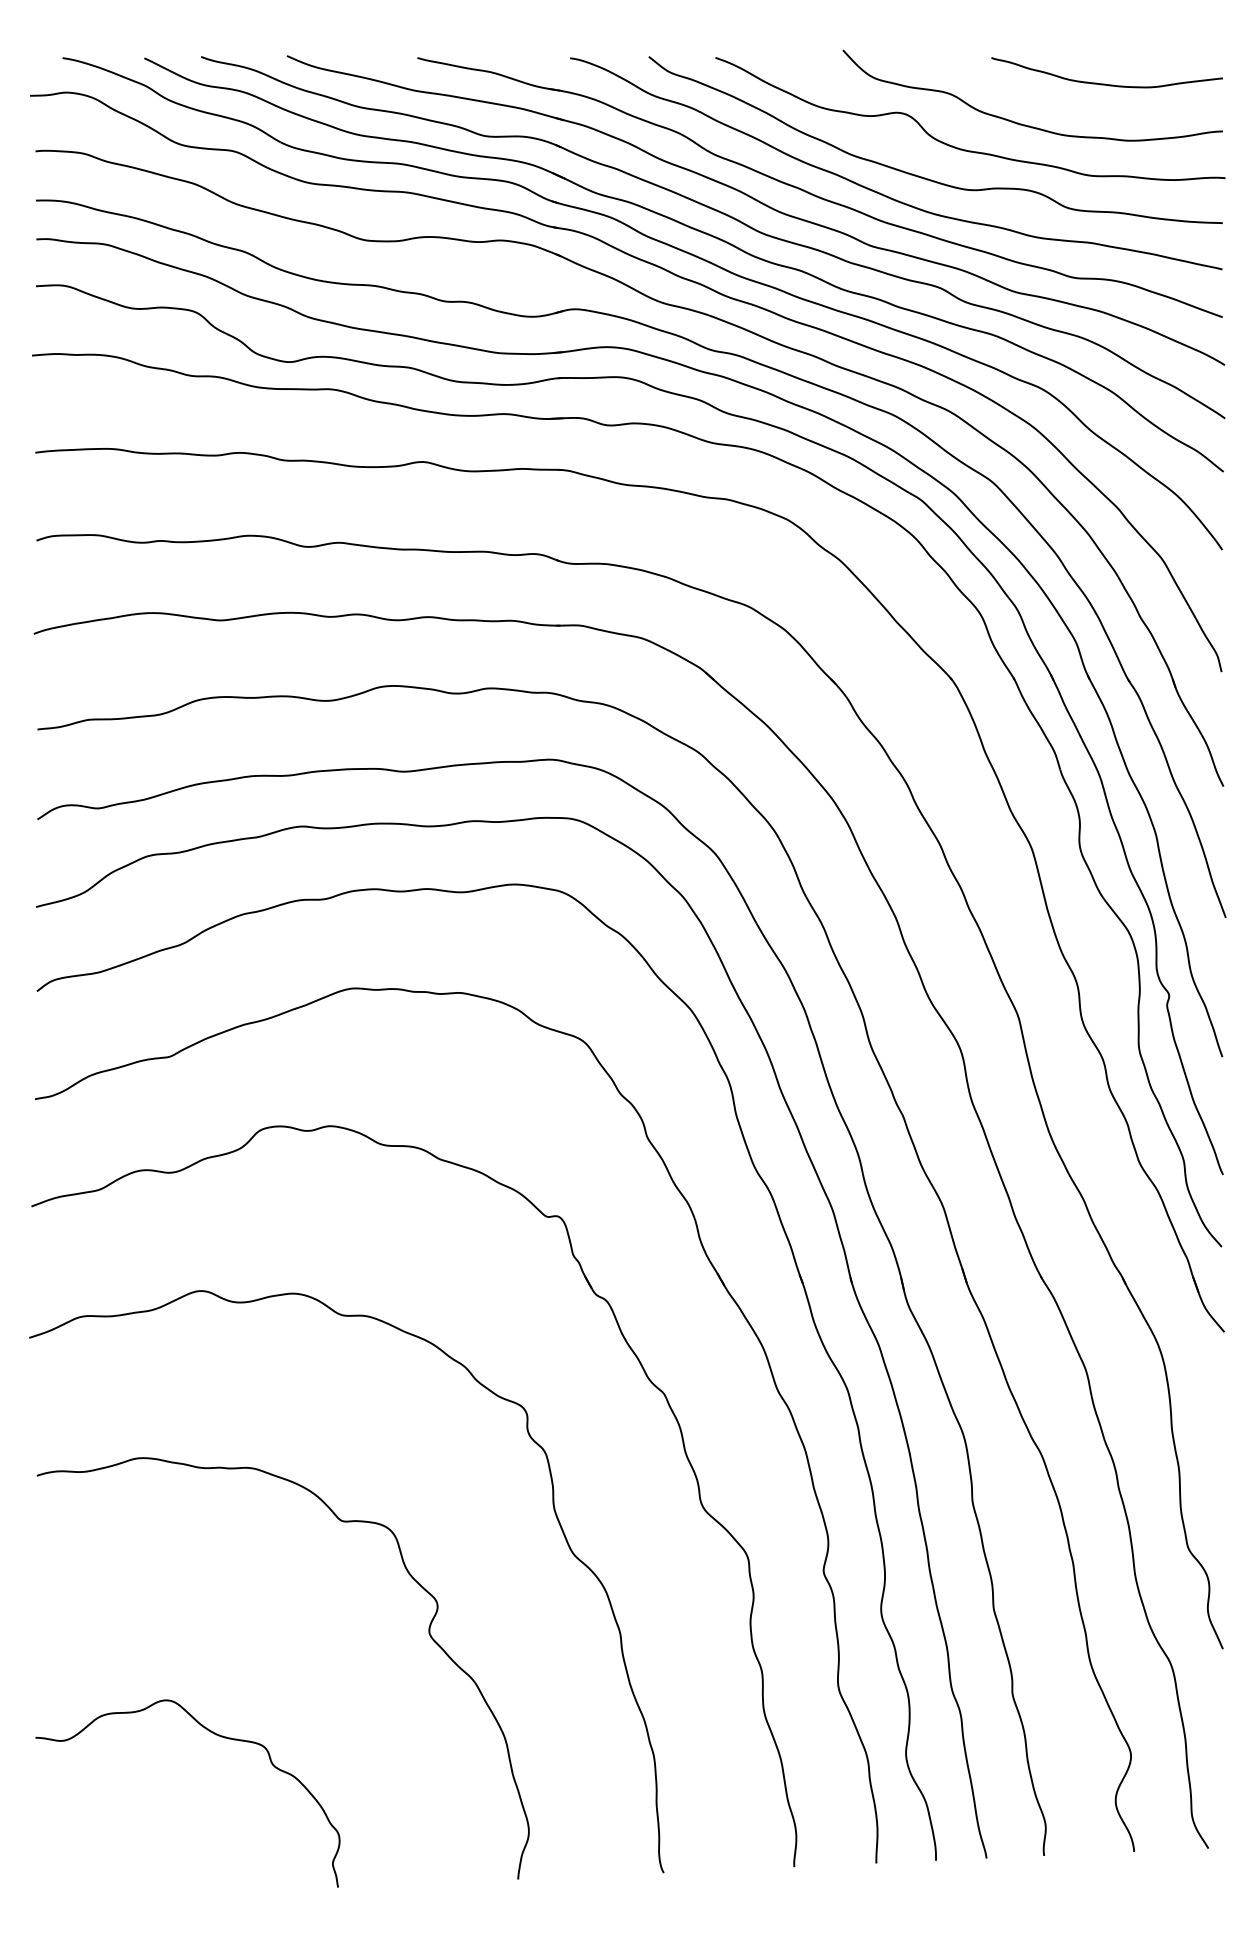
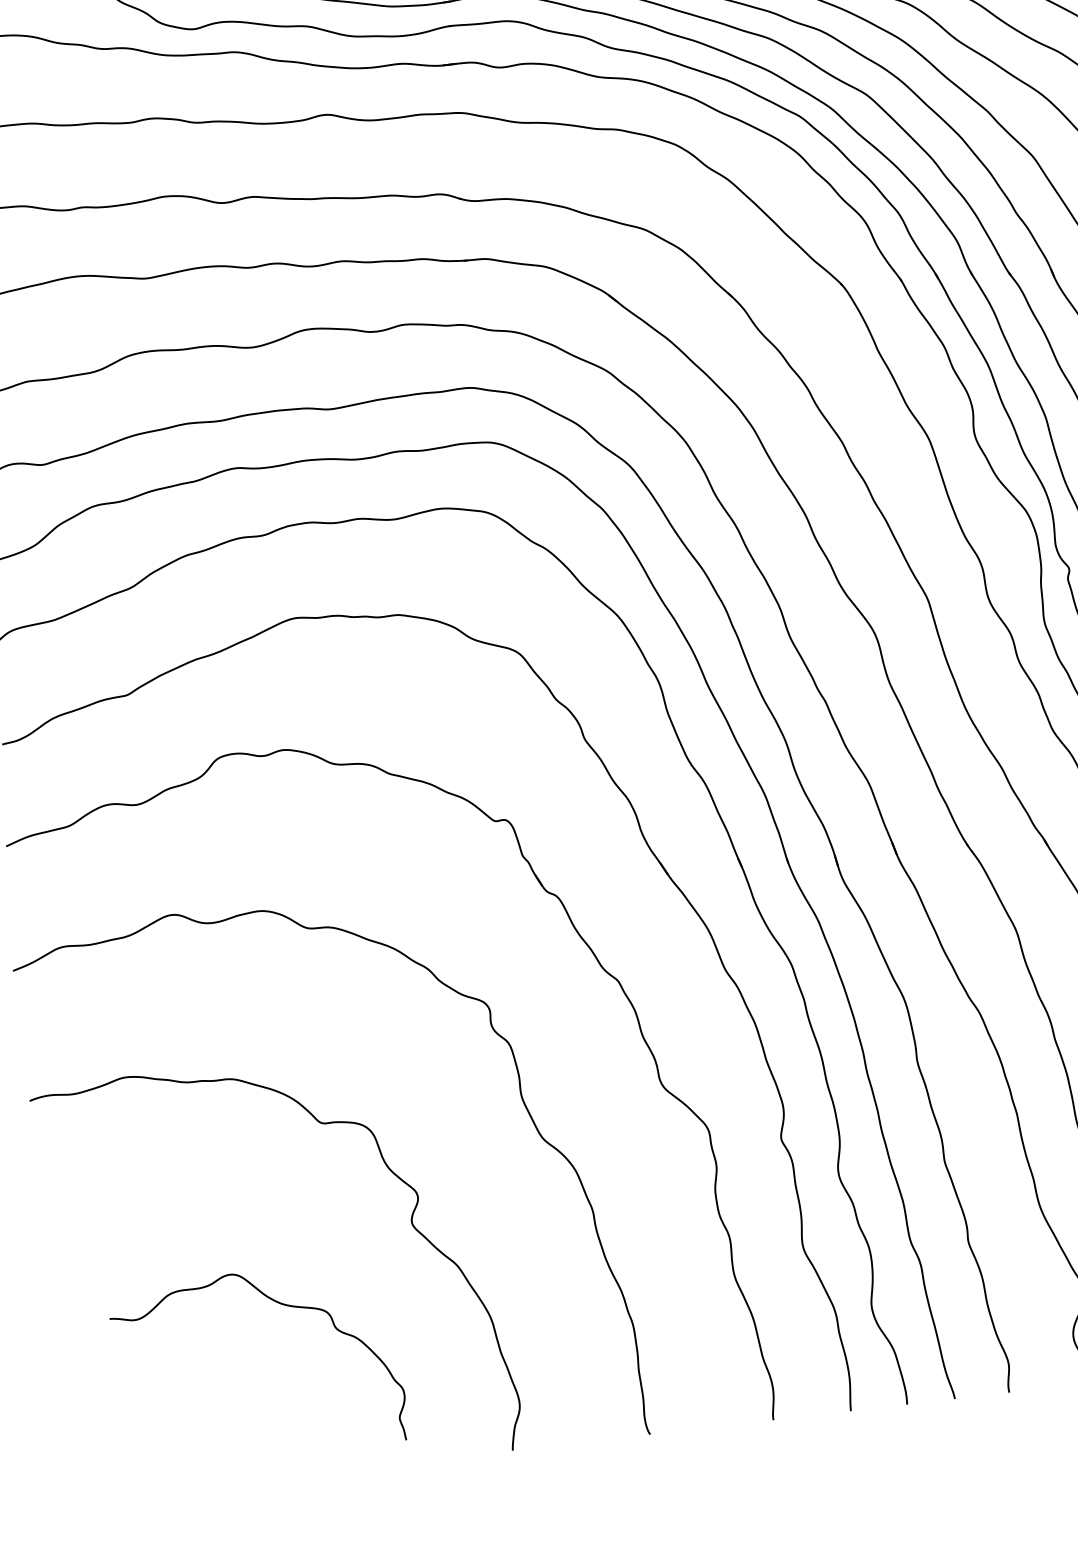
curve: (216, 1735) -> (280, 1304), moved

